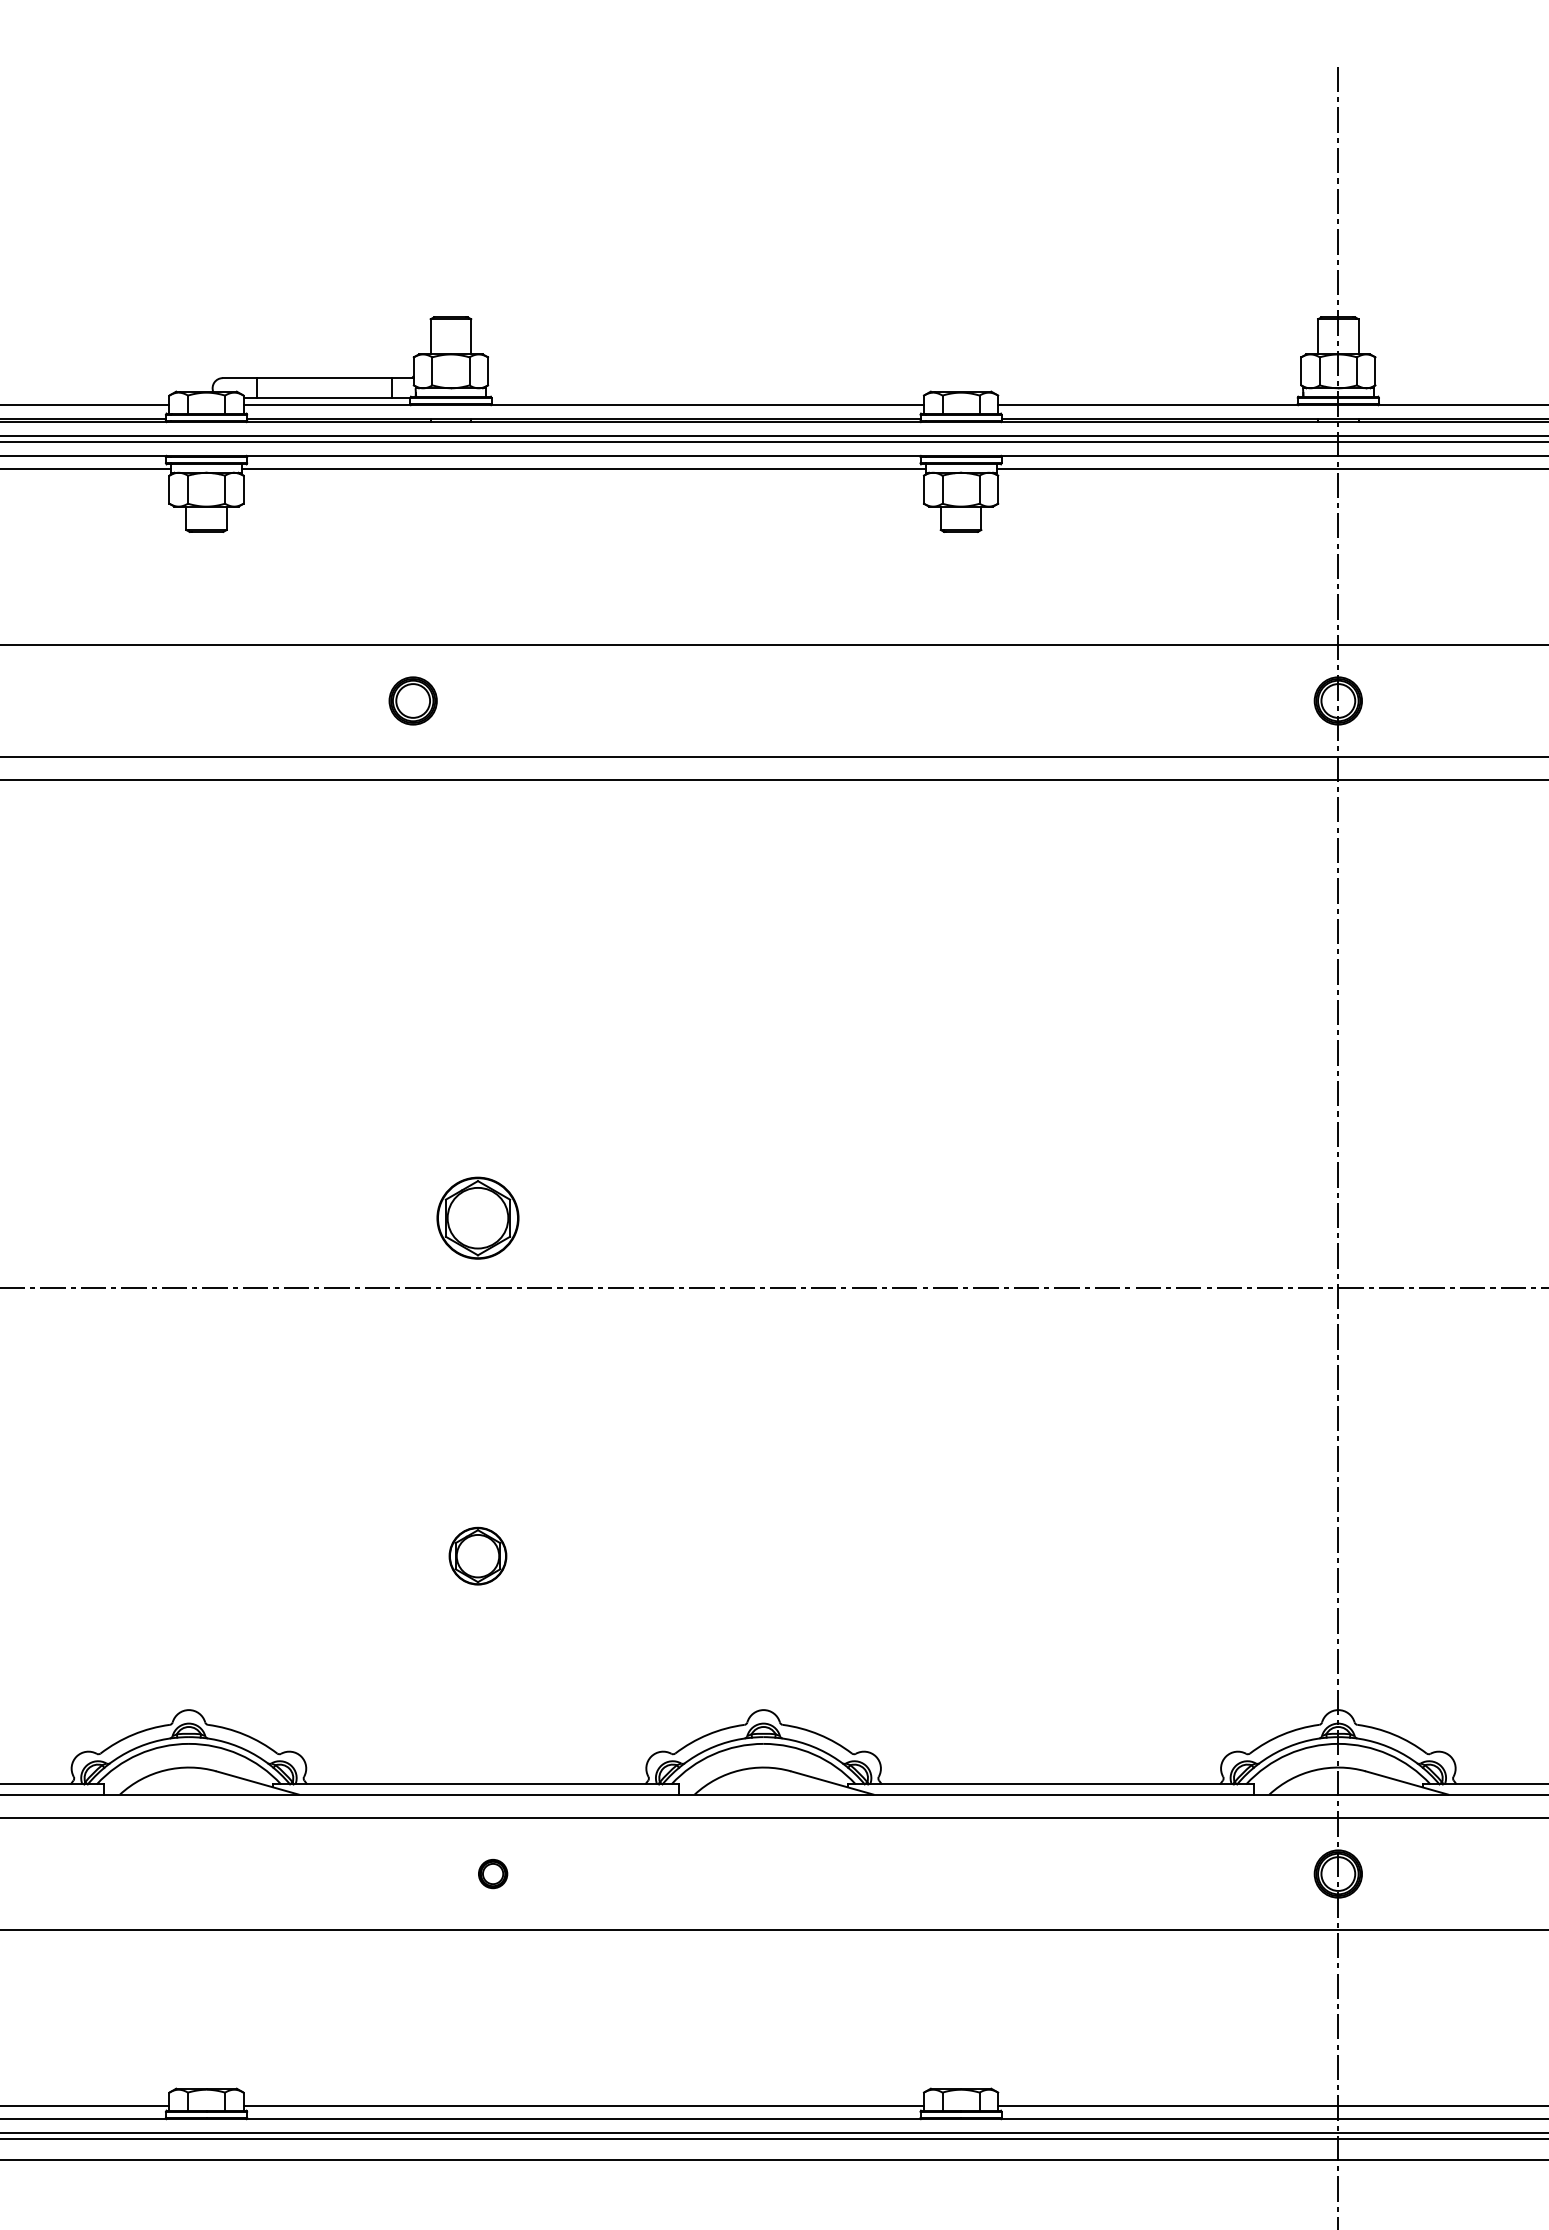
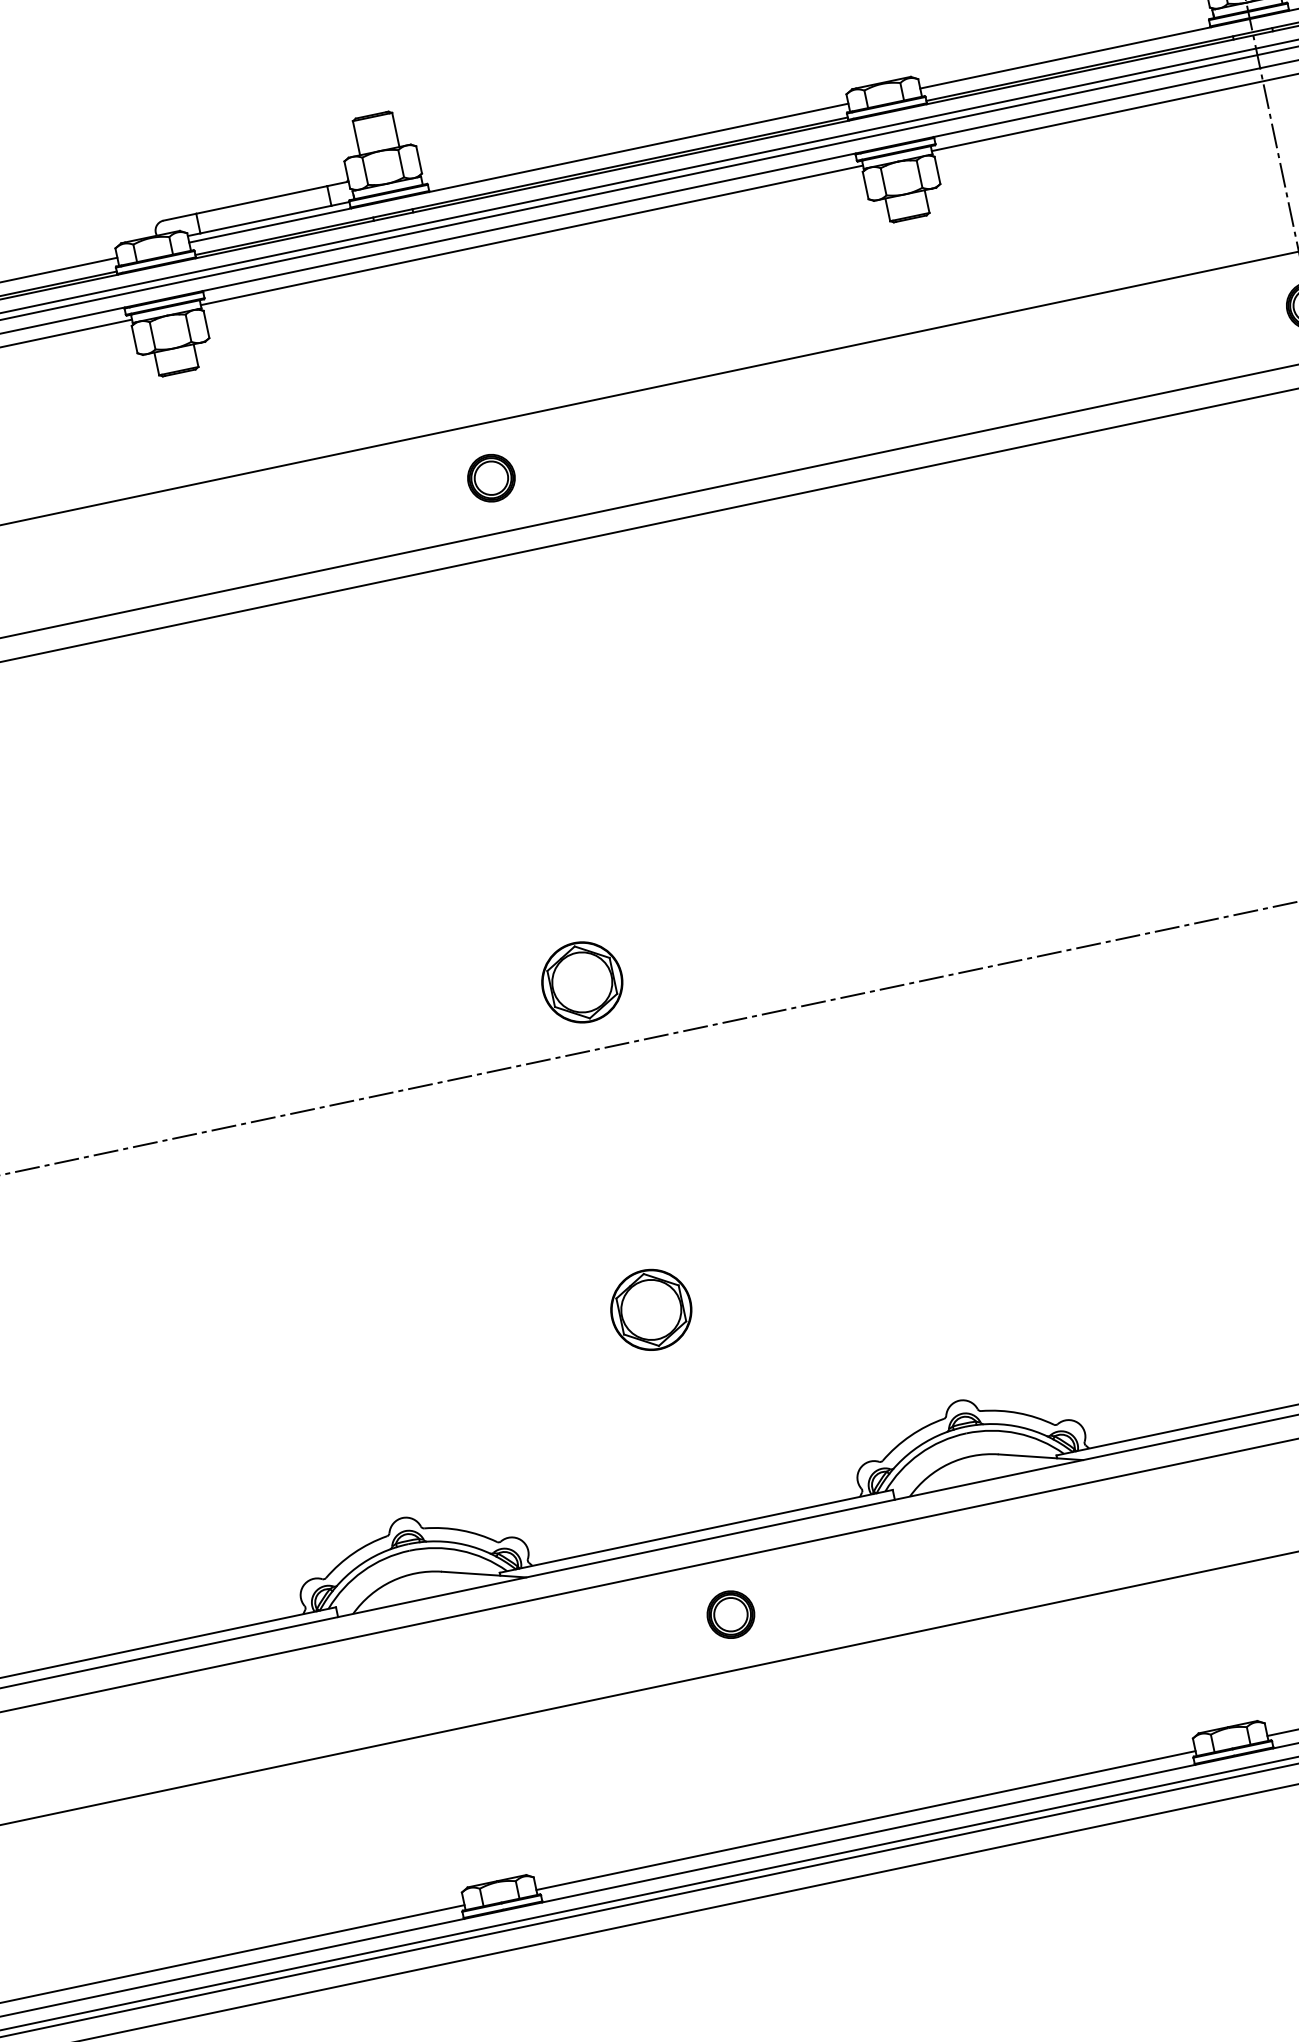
part: (412, 700) -> (490, 477), moved
part: (477, 1555) -> (650, 1309), size x1.43
part: (492, 1873) -> (730, 1614), size x1.67

